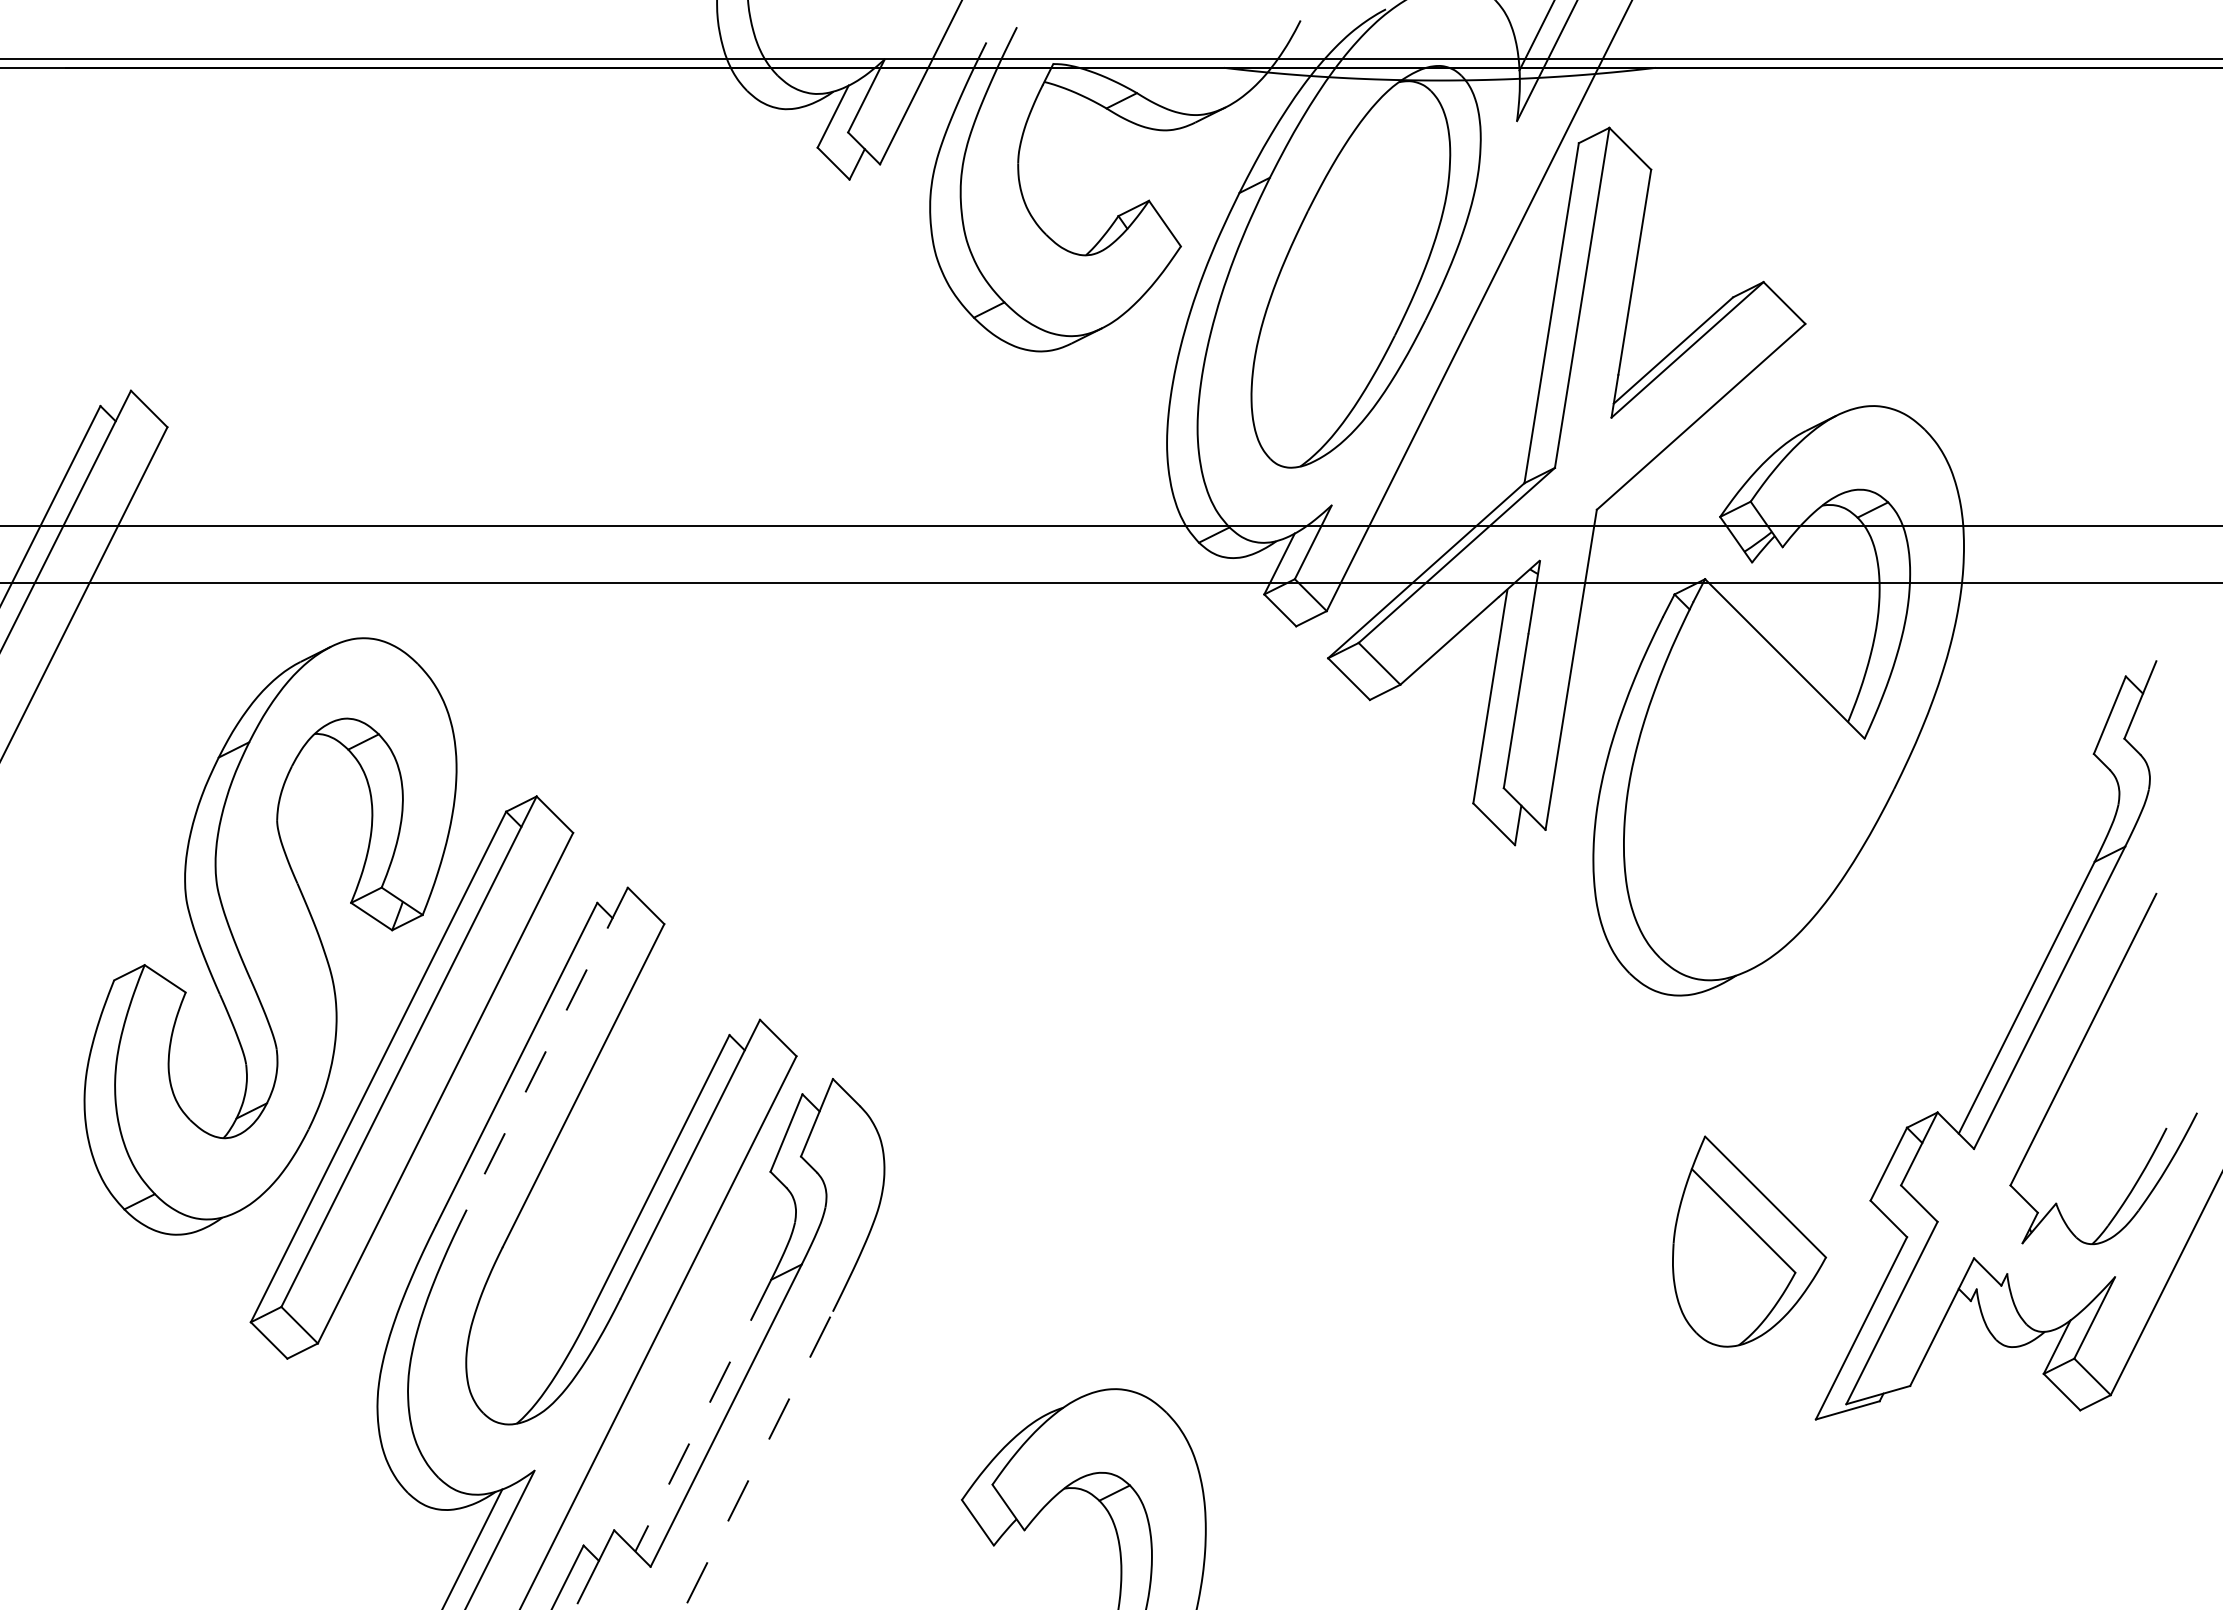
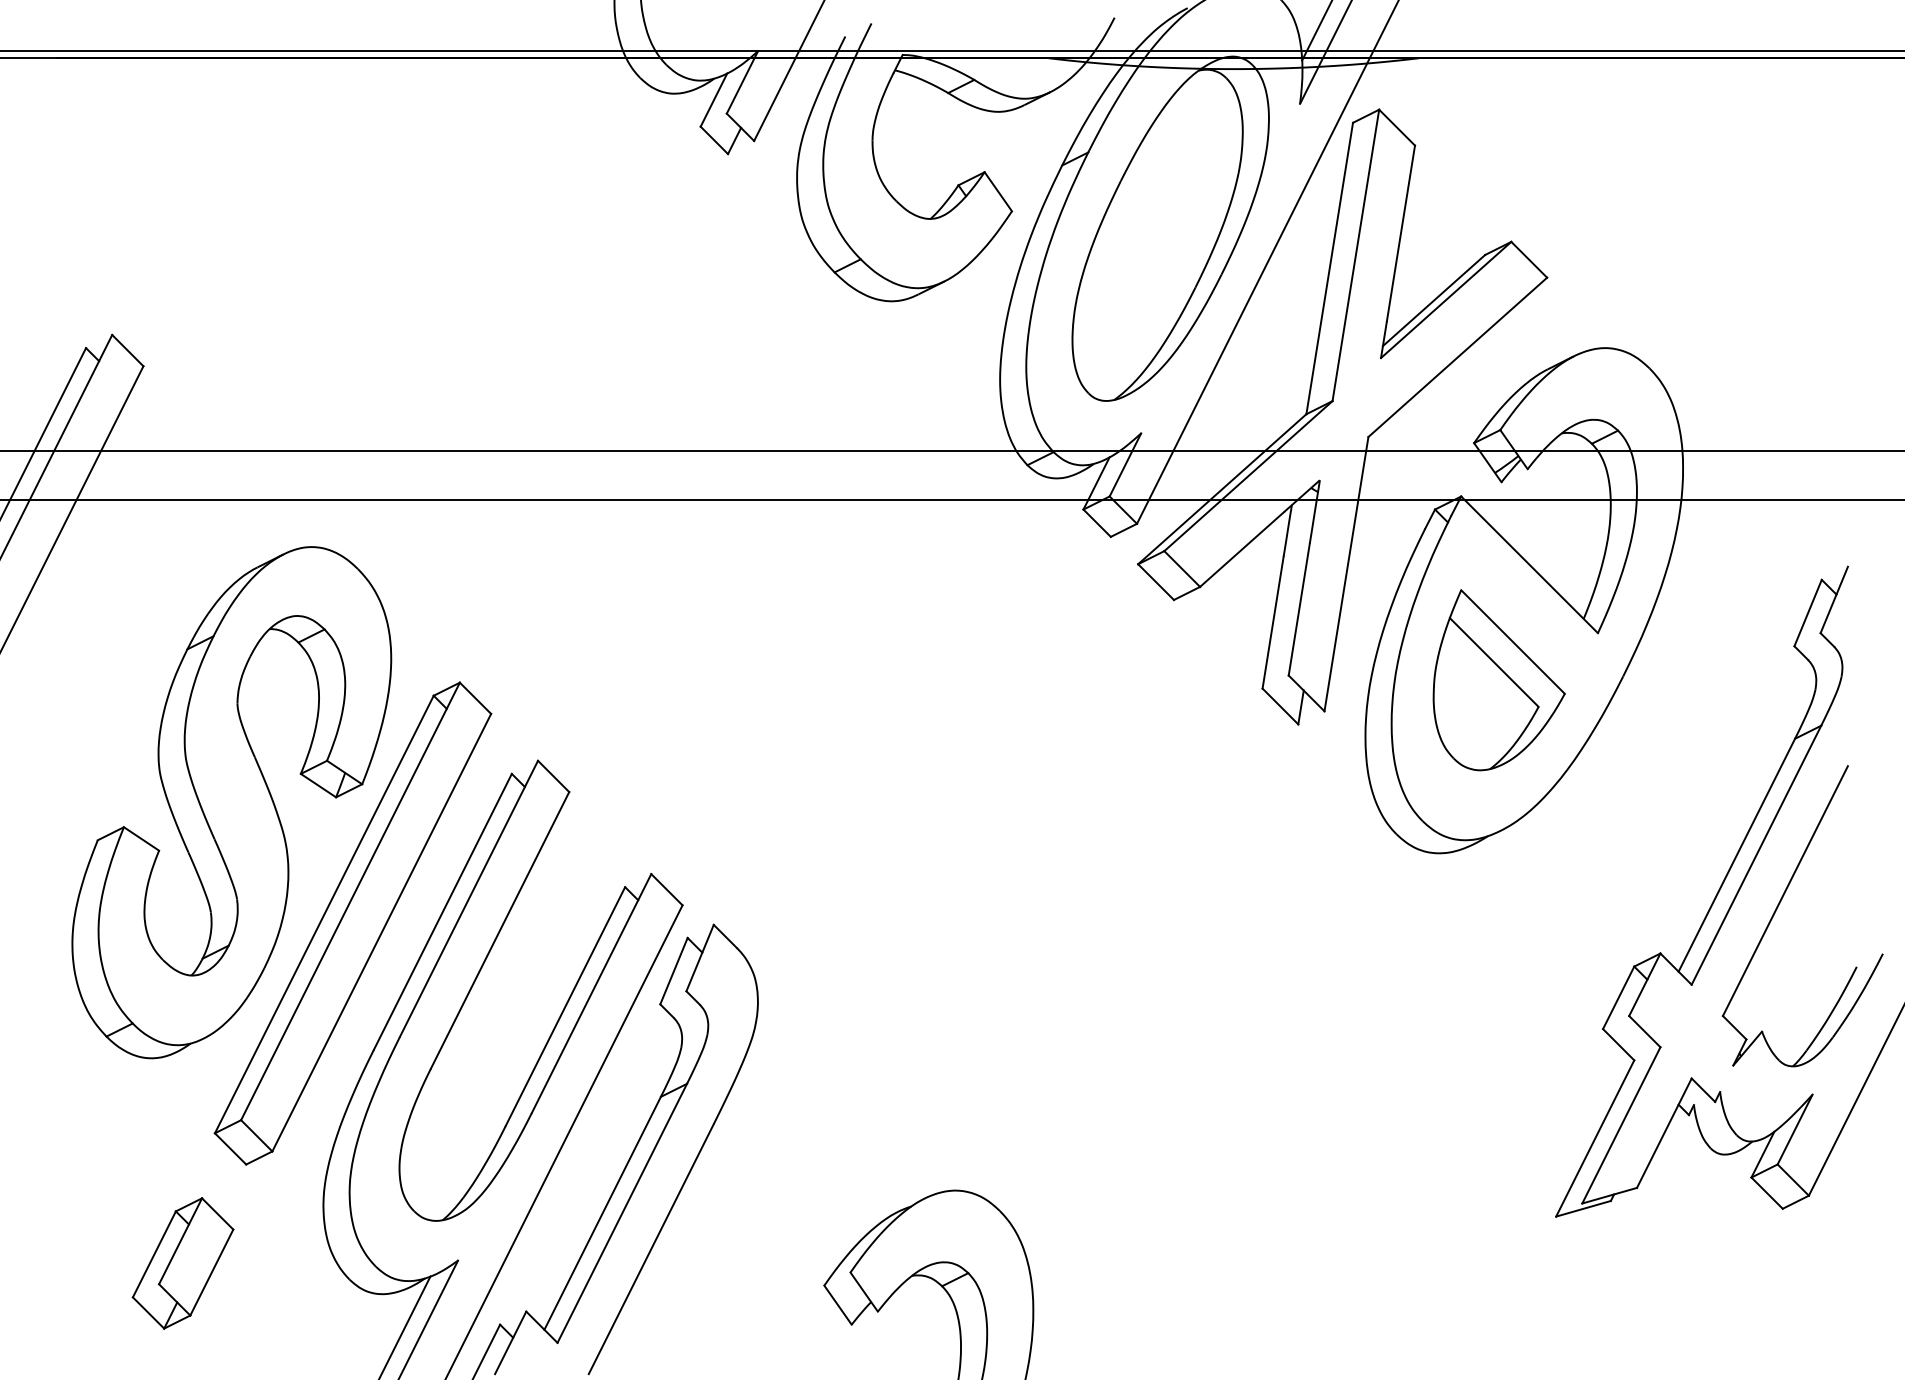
line: (547, 1049) -> (469, 899), dashed -> solid
part: (1749, 1241) -> (1499, 680), moved
line: (703, 1415) -> (602, 1213), dashed -> solid
line: (760, 1457) -> (651, 1249), dashed -> solid
part: (213, 1474) -> (182, 1263), added

